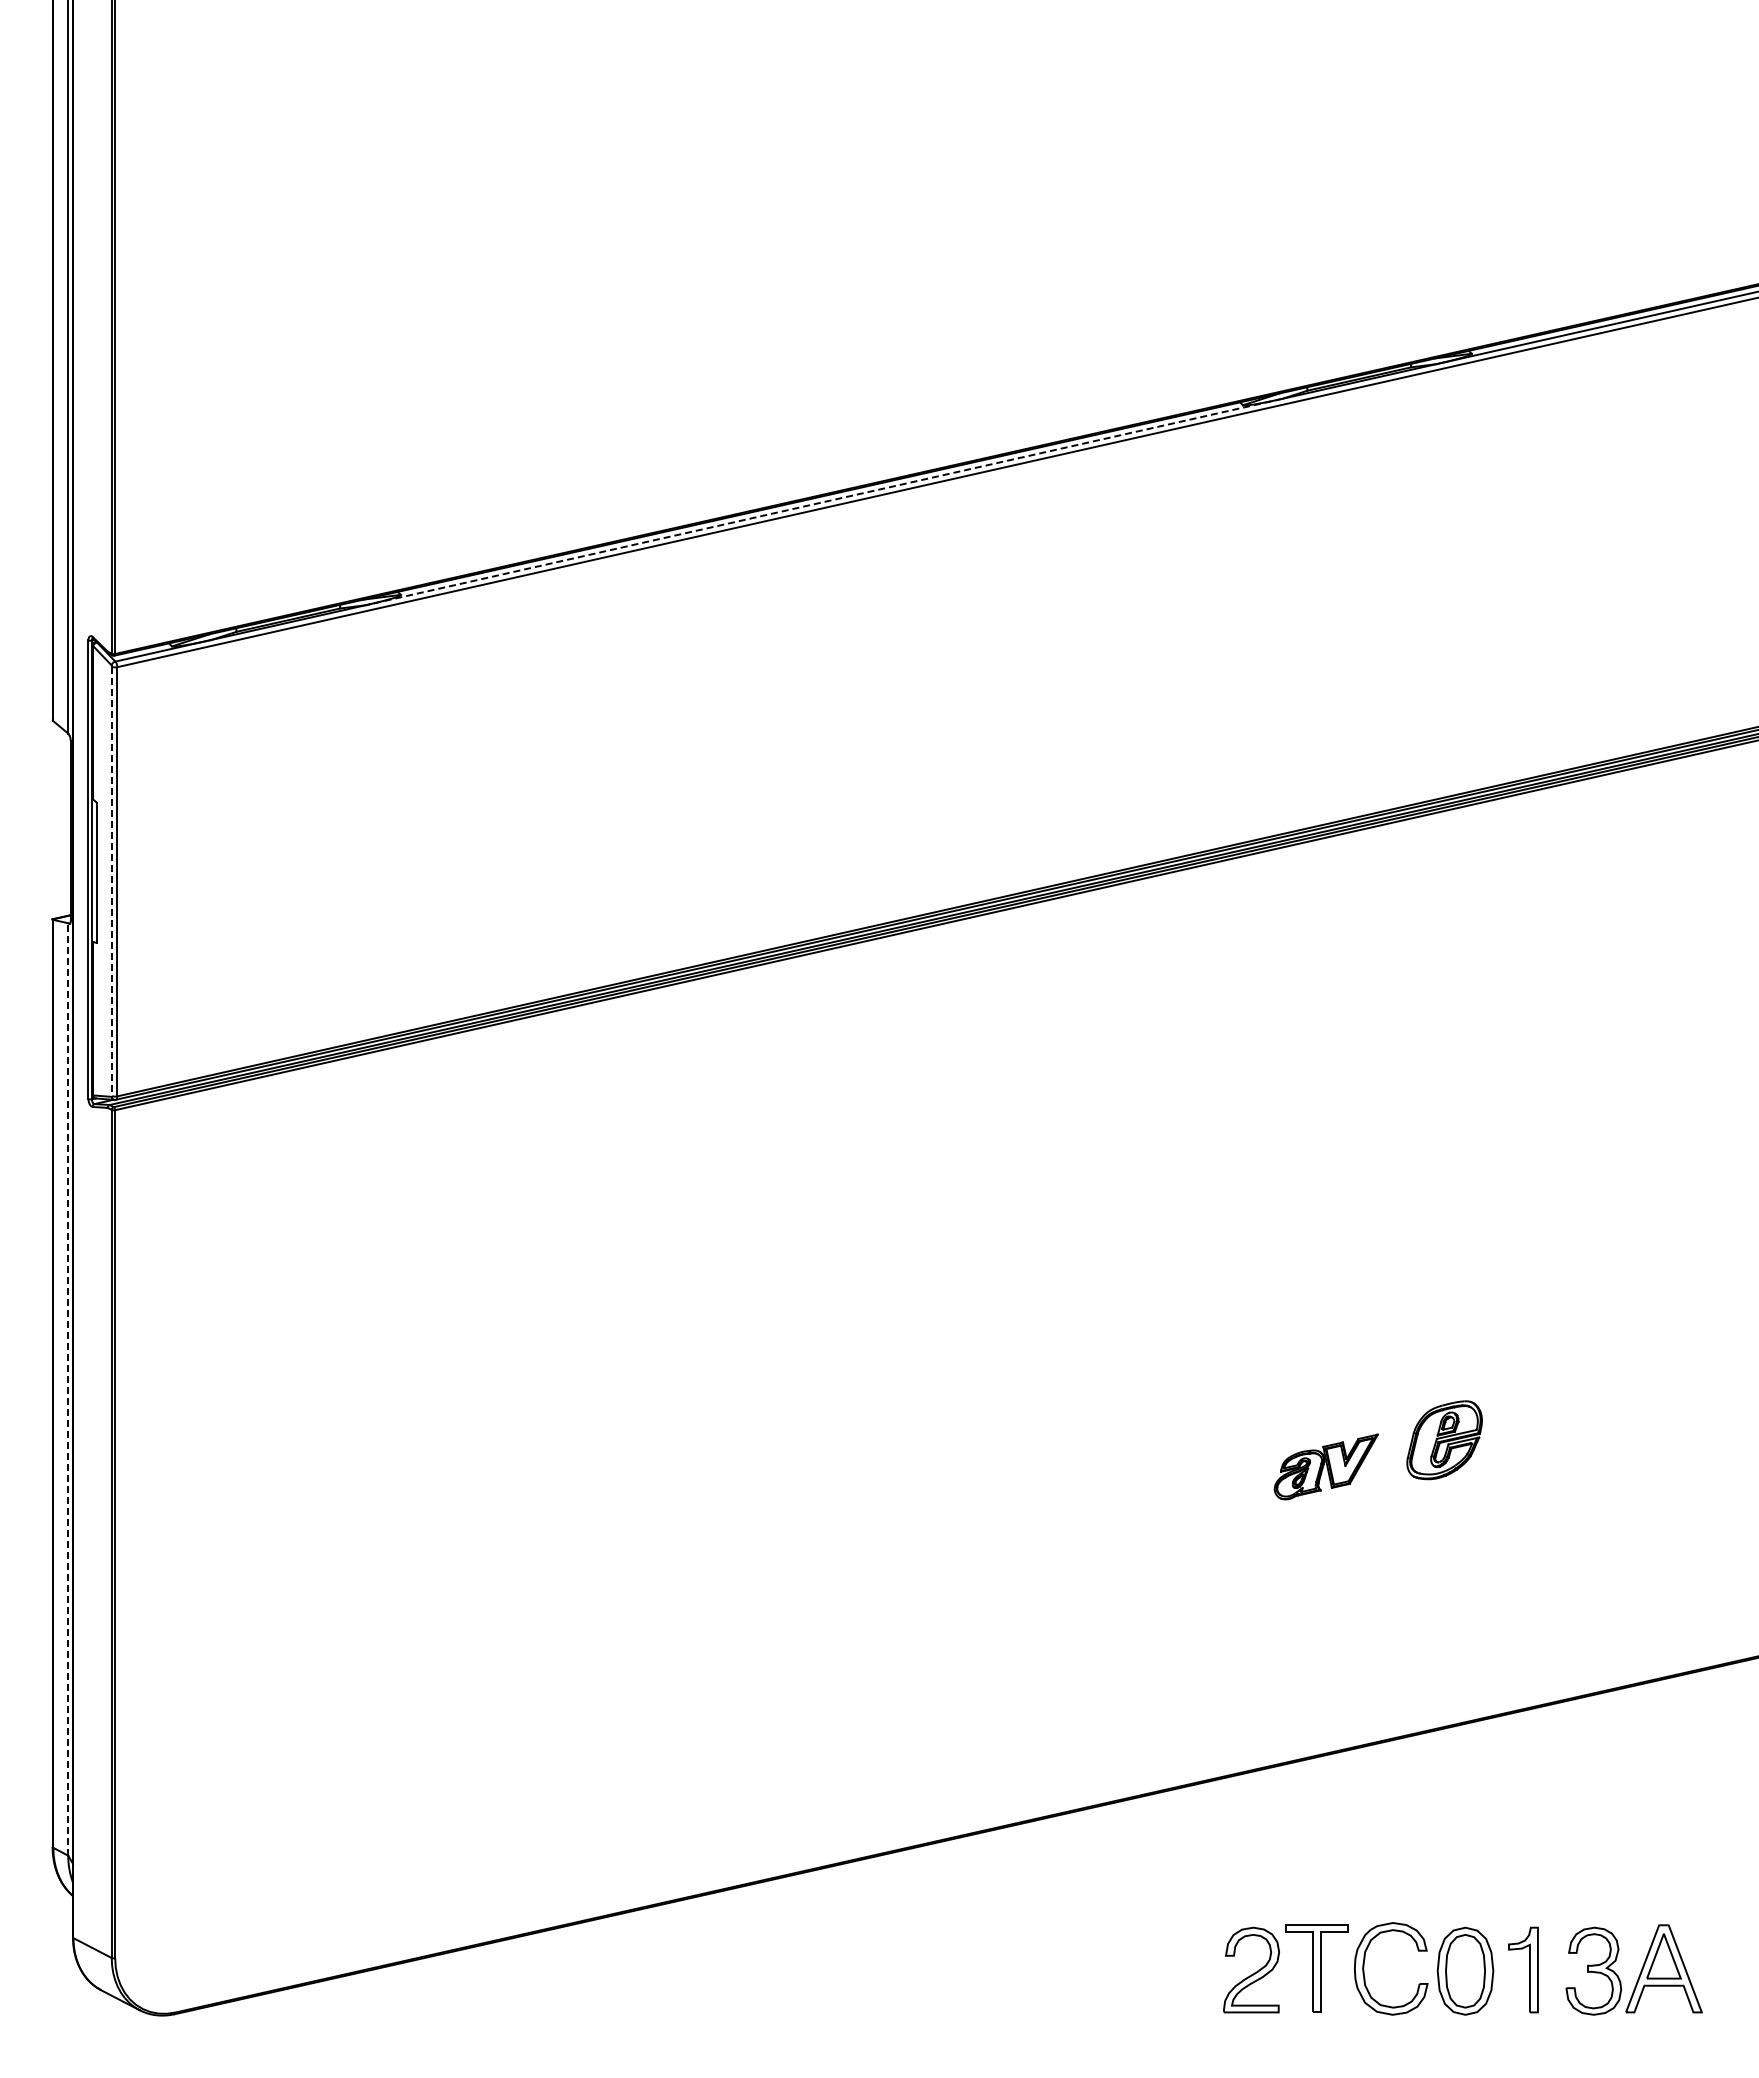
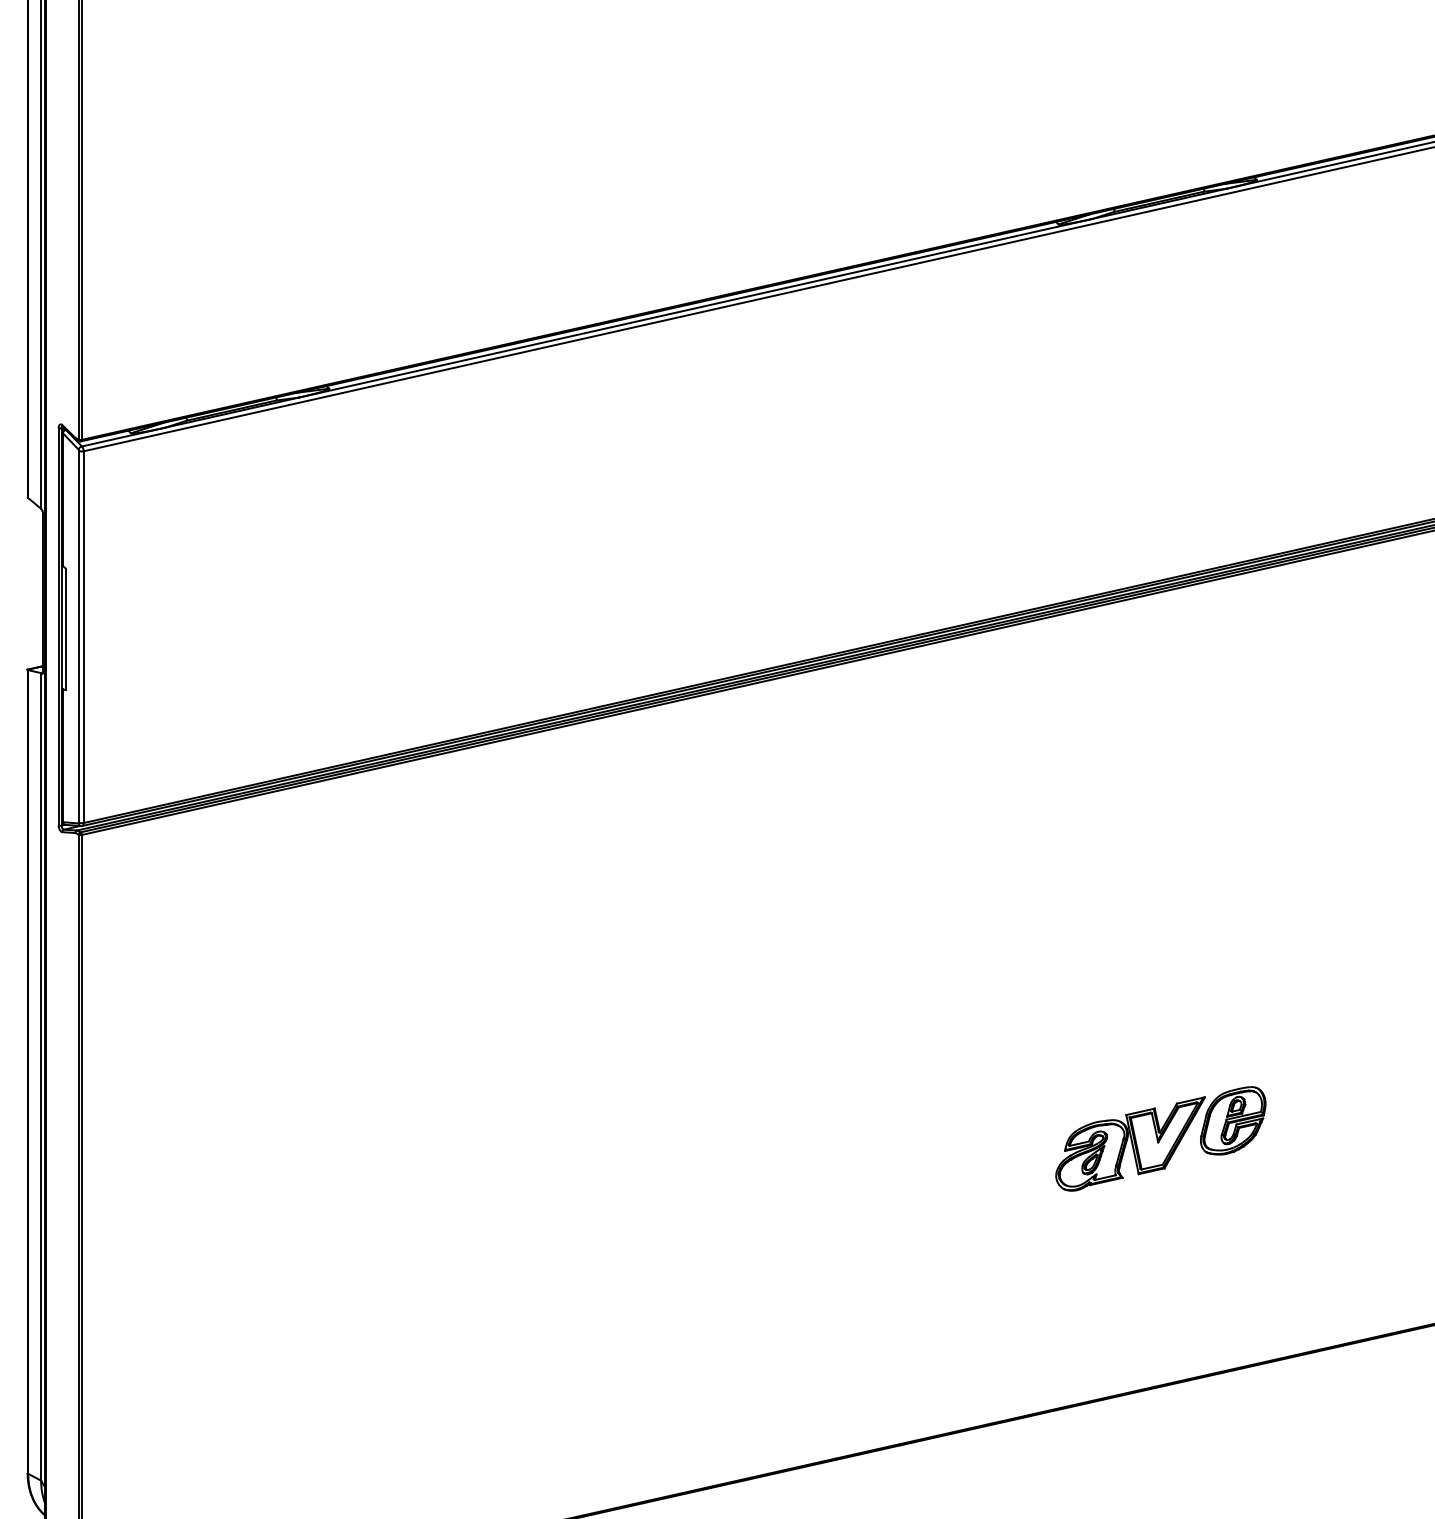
line: (823, 502) -> (695, 308), dashed -> solid
line: (112, 881) -> (79, 636), dashed -> solid
line: (68, 1388) -> (41, 1076), dashed -> solid
part: (1326, 1466) -> (1130, 1143), size x1.67

